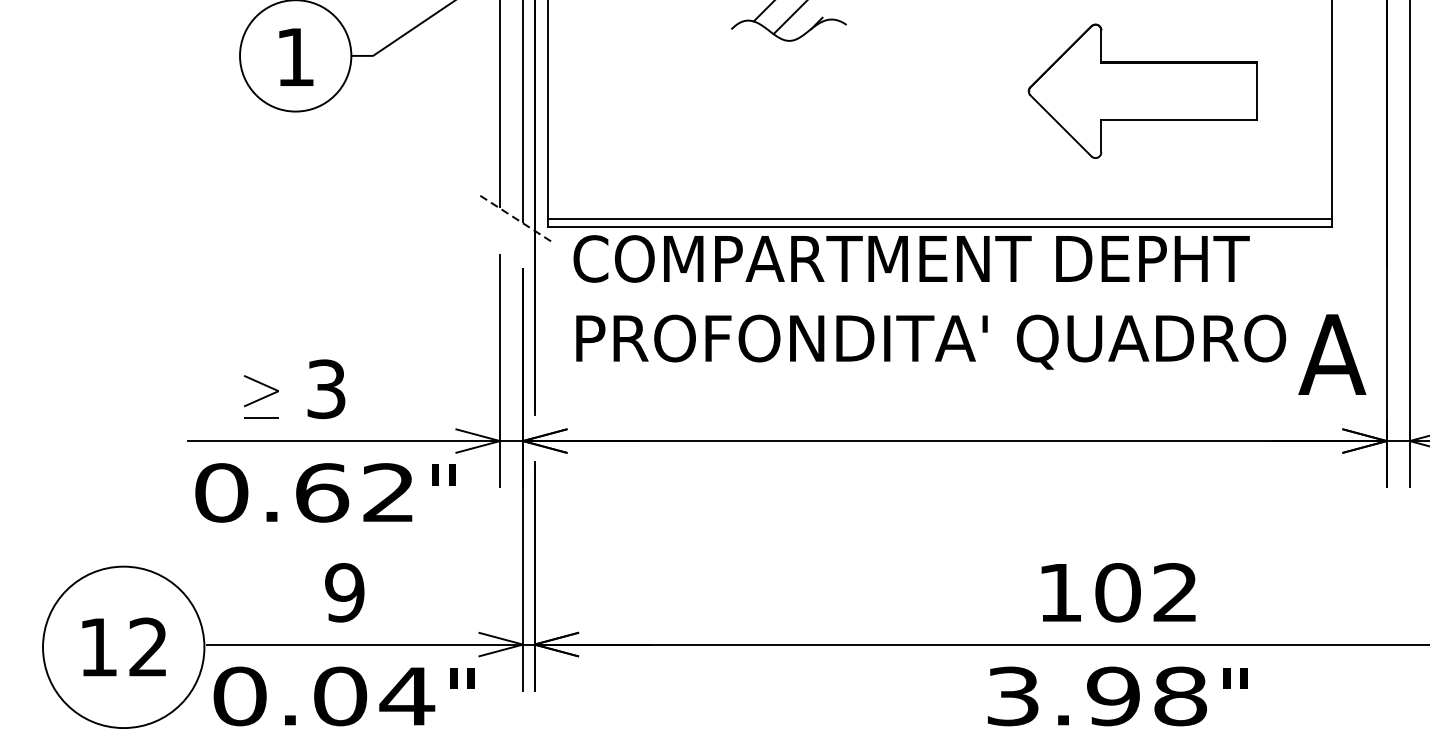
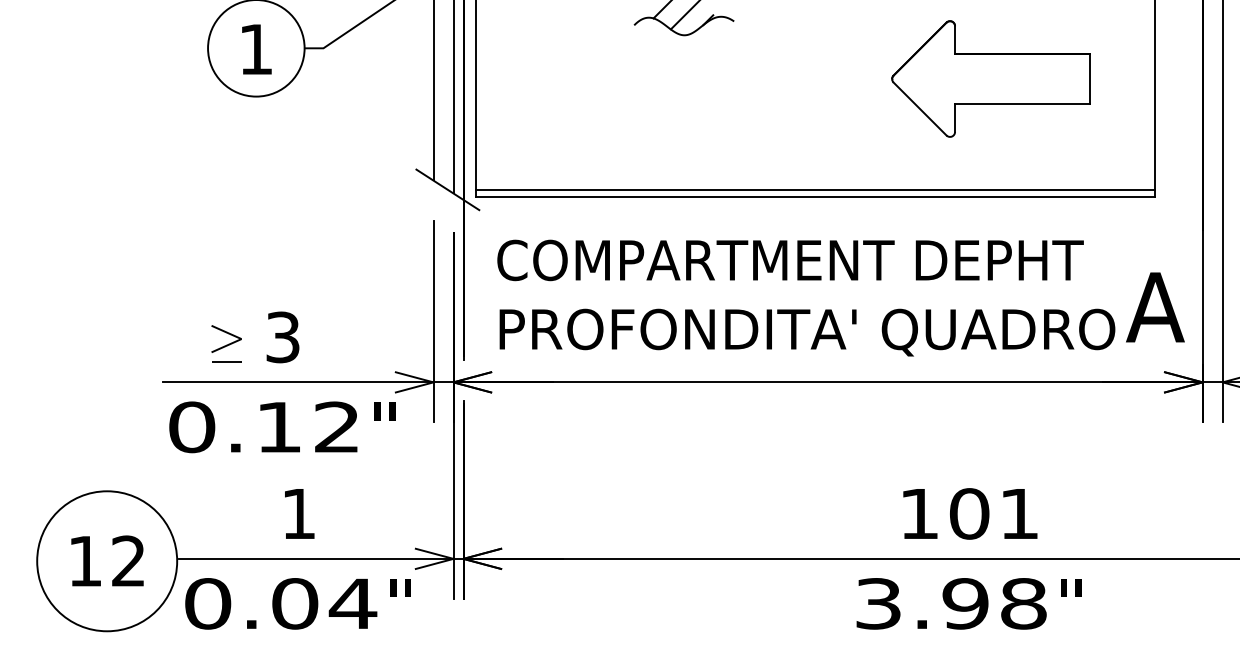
line: (517, 219) -> (448, 190), dashed -> solid
text: (930, 301) -> (806, 297), moved
text: (322, 493) -> (279, 427), 0.62 -> 0.12
text: (344, 592) -> (298, 513), 9 -> 1
text: (1174, 592) -> (1018, 513), 102 -> 101

